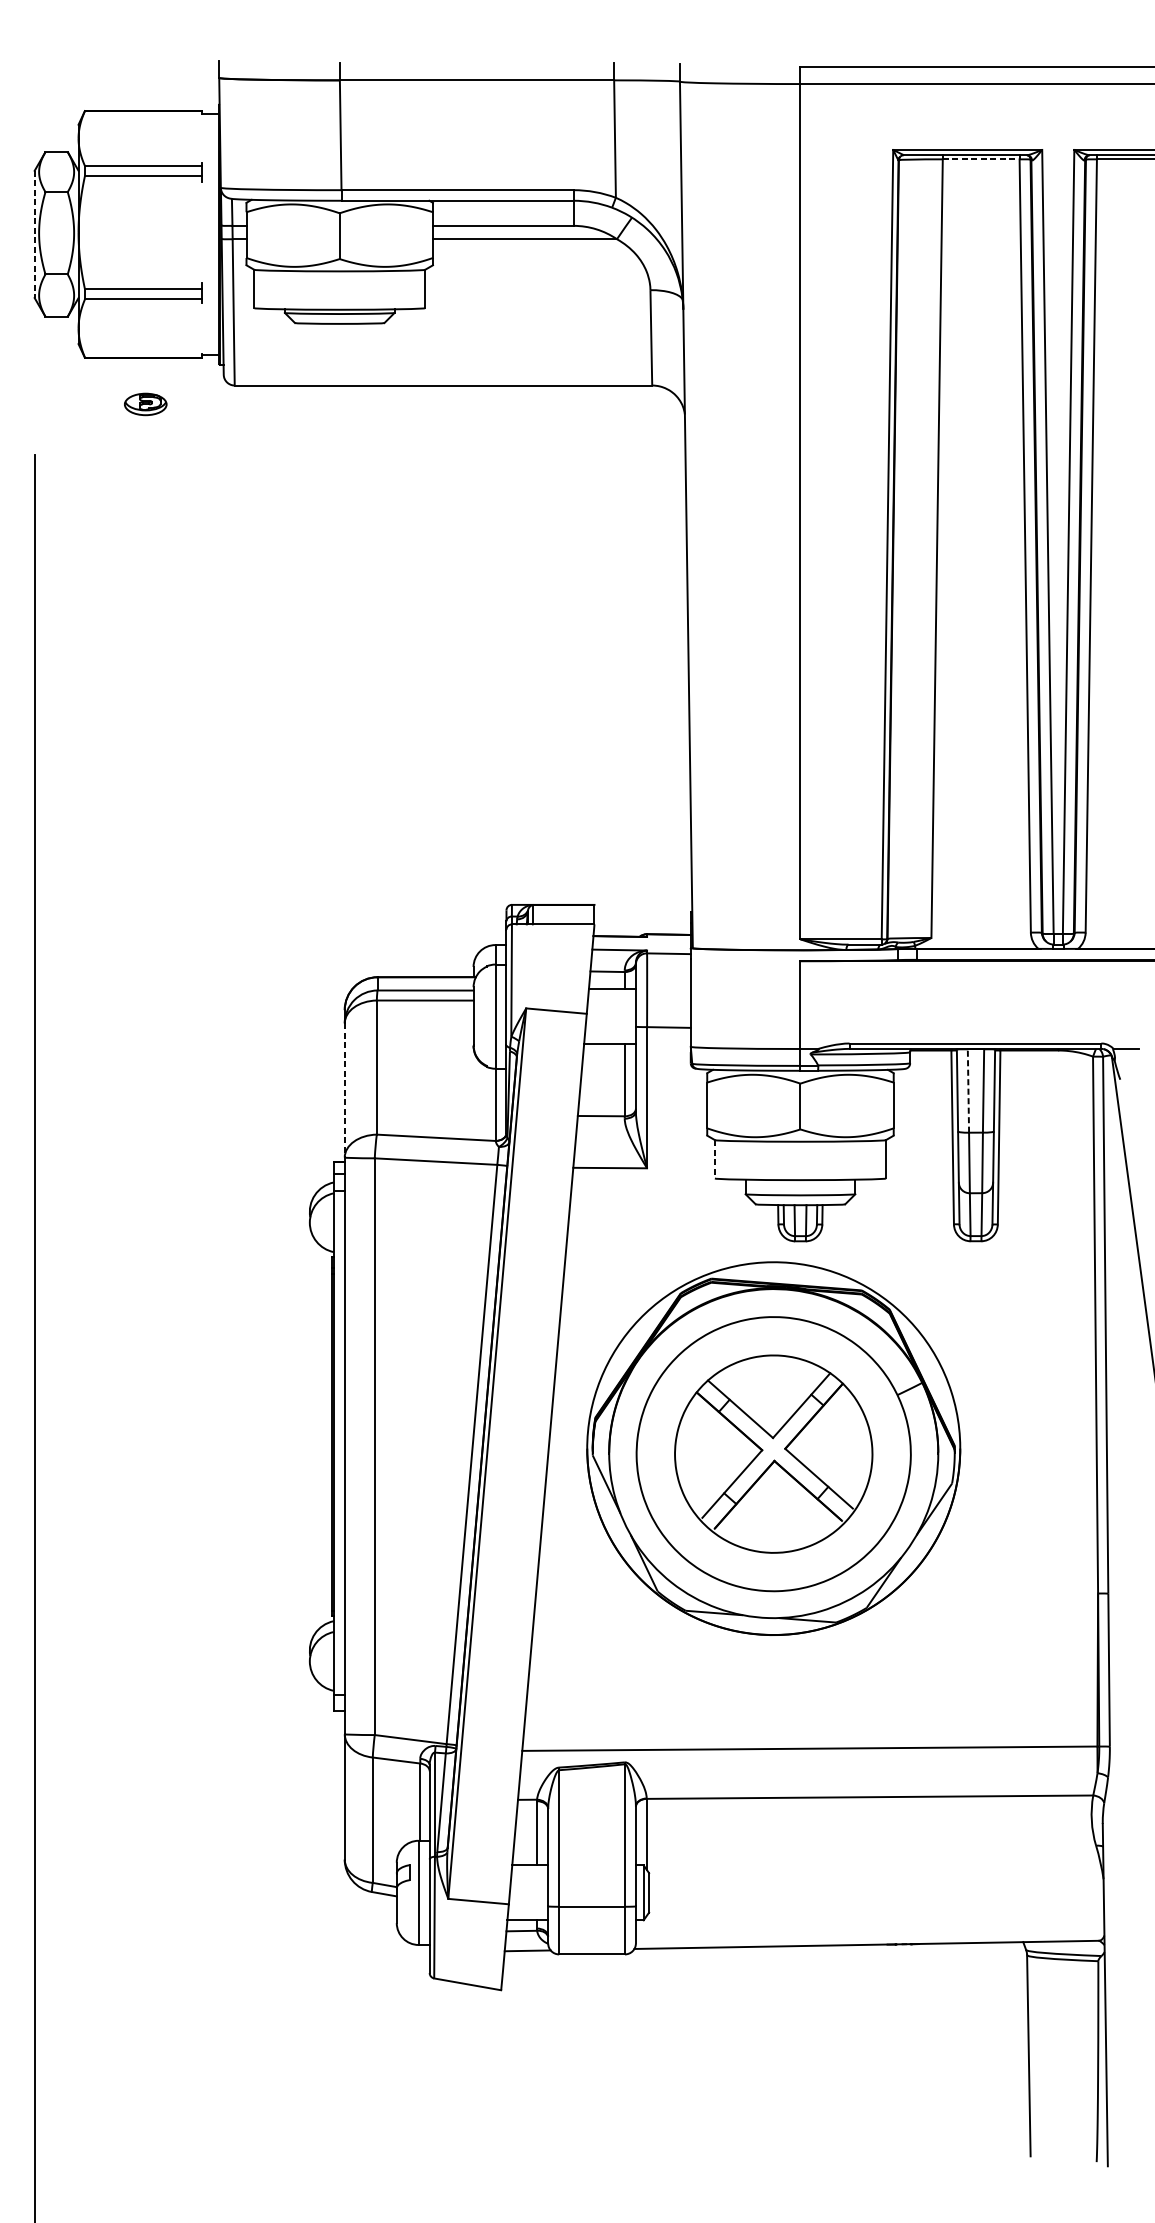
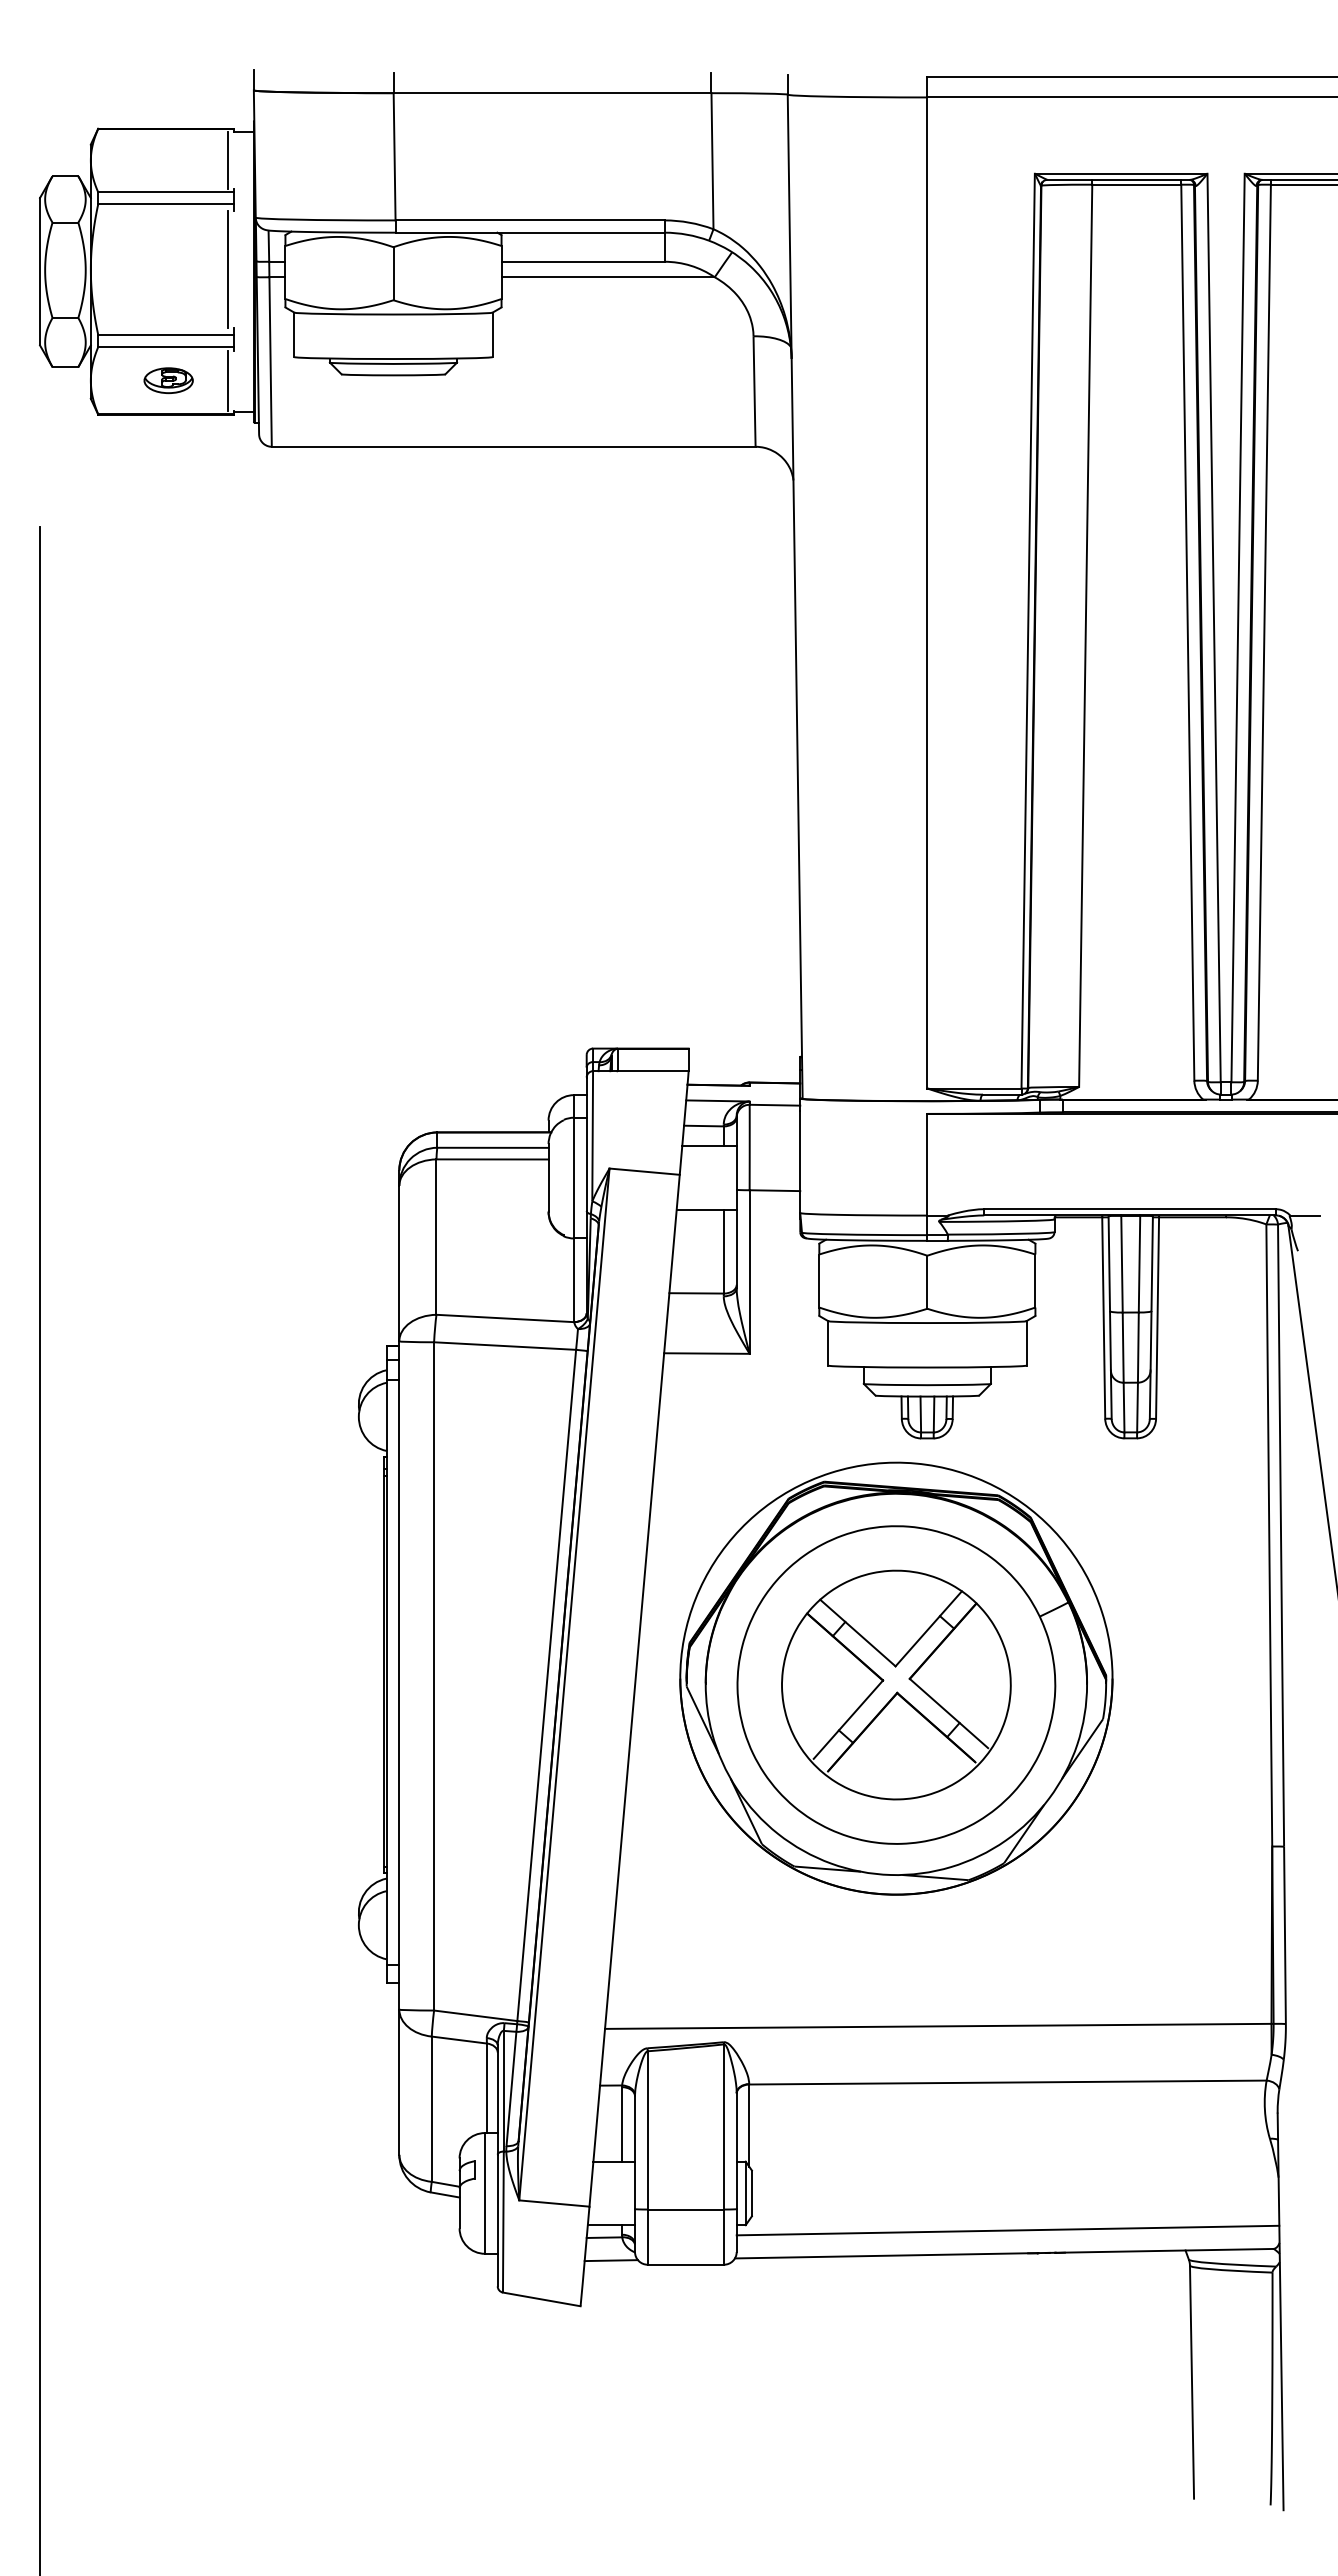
line: (197, 138) -> (228, 160), added
line: (980, 159) -> (1136, 184), dashed -> solid
line: (197, 232) -> (228, 269), added
line: (35, 234) -> (40, 271), dashed -> solid
line: (197, 328) -> (228, 380), added
part: (145, 404) -> (168, 380), moved
line: (344, 1090) -> (399, 1263), dashed -> solid
line: (968, 1090) -> (1122, 1263), dashed -> solid
line: (715, 1159) -> (828, 1343), dashed -> solid
line: (869, 1924) -> (1007, 2230), added

